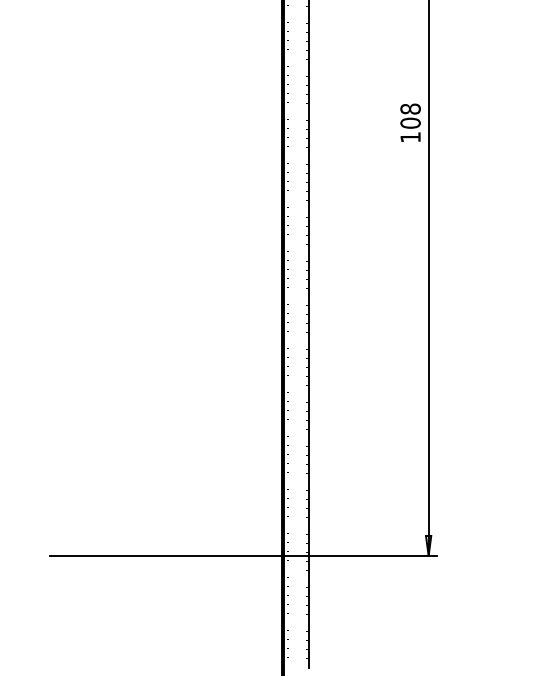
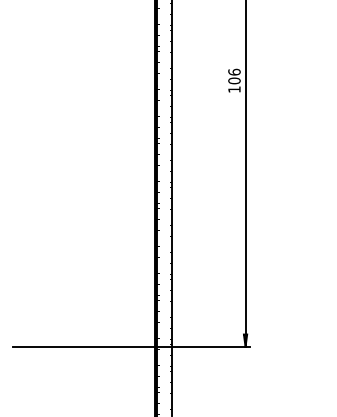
text: (410, 107) -> (234, 71), 108 -> 106

